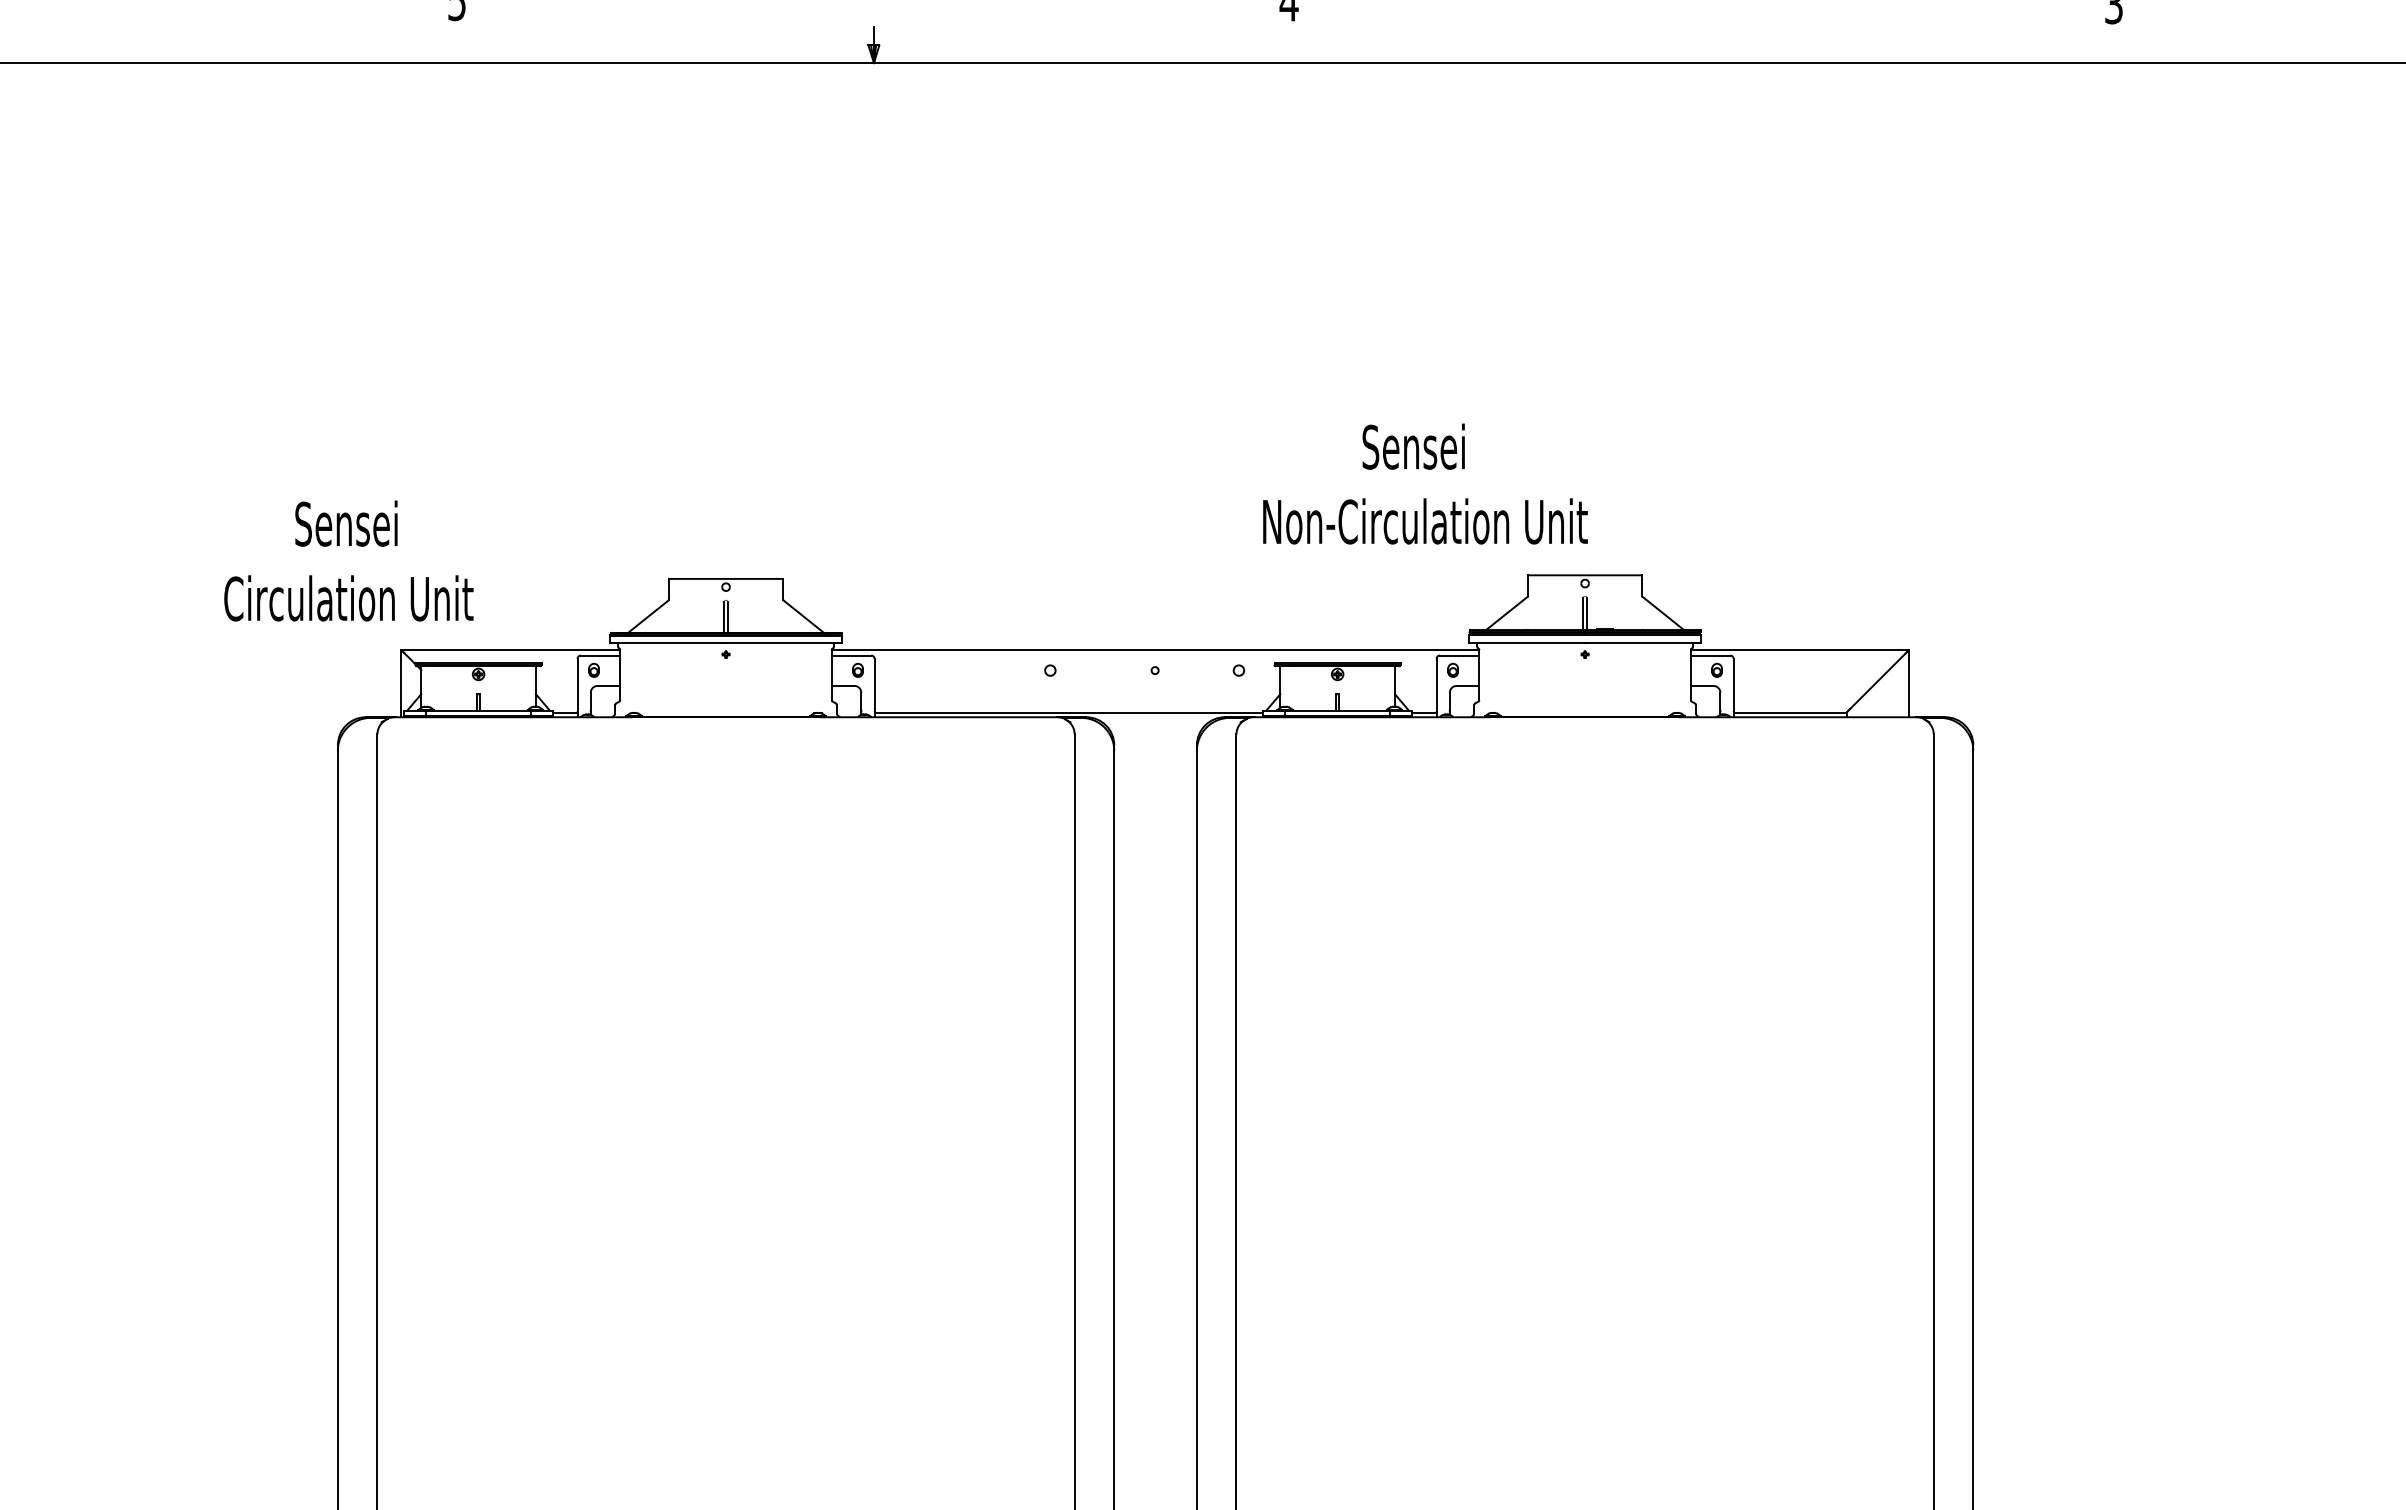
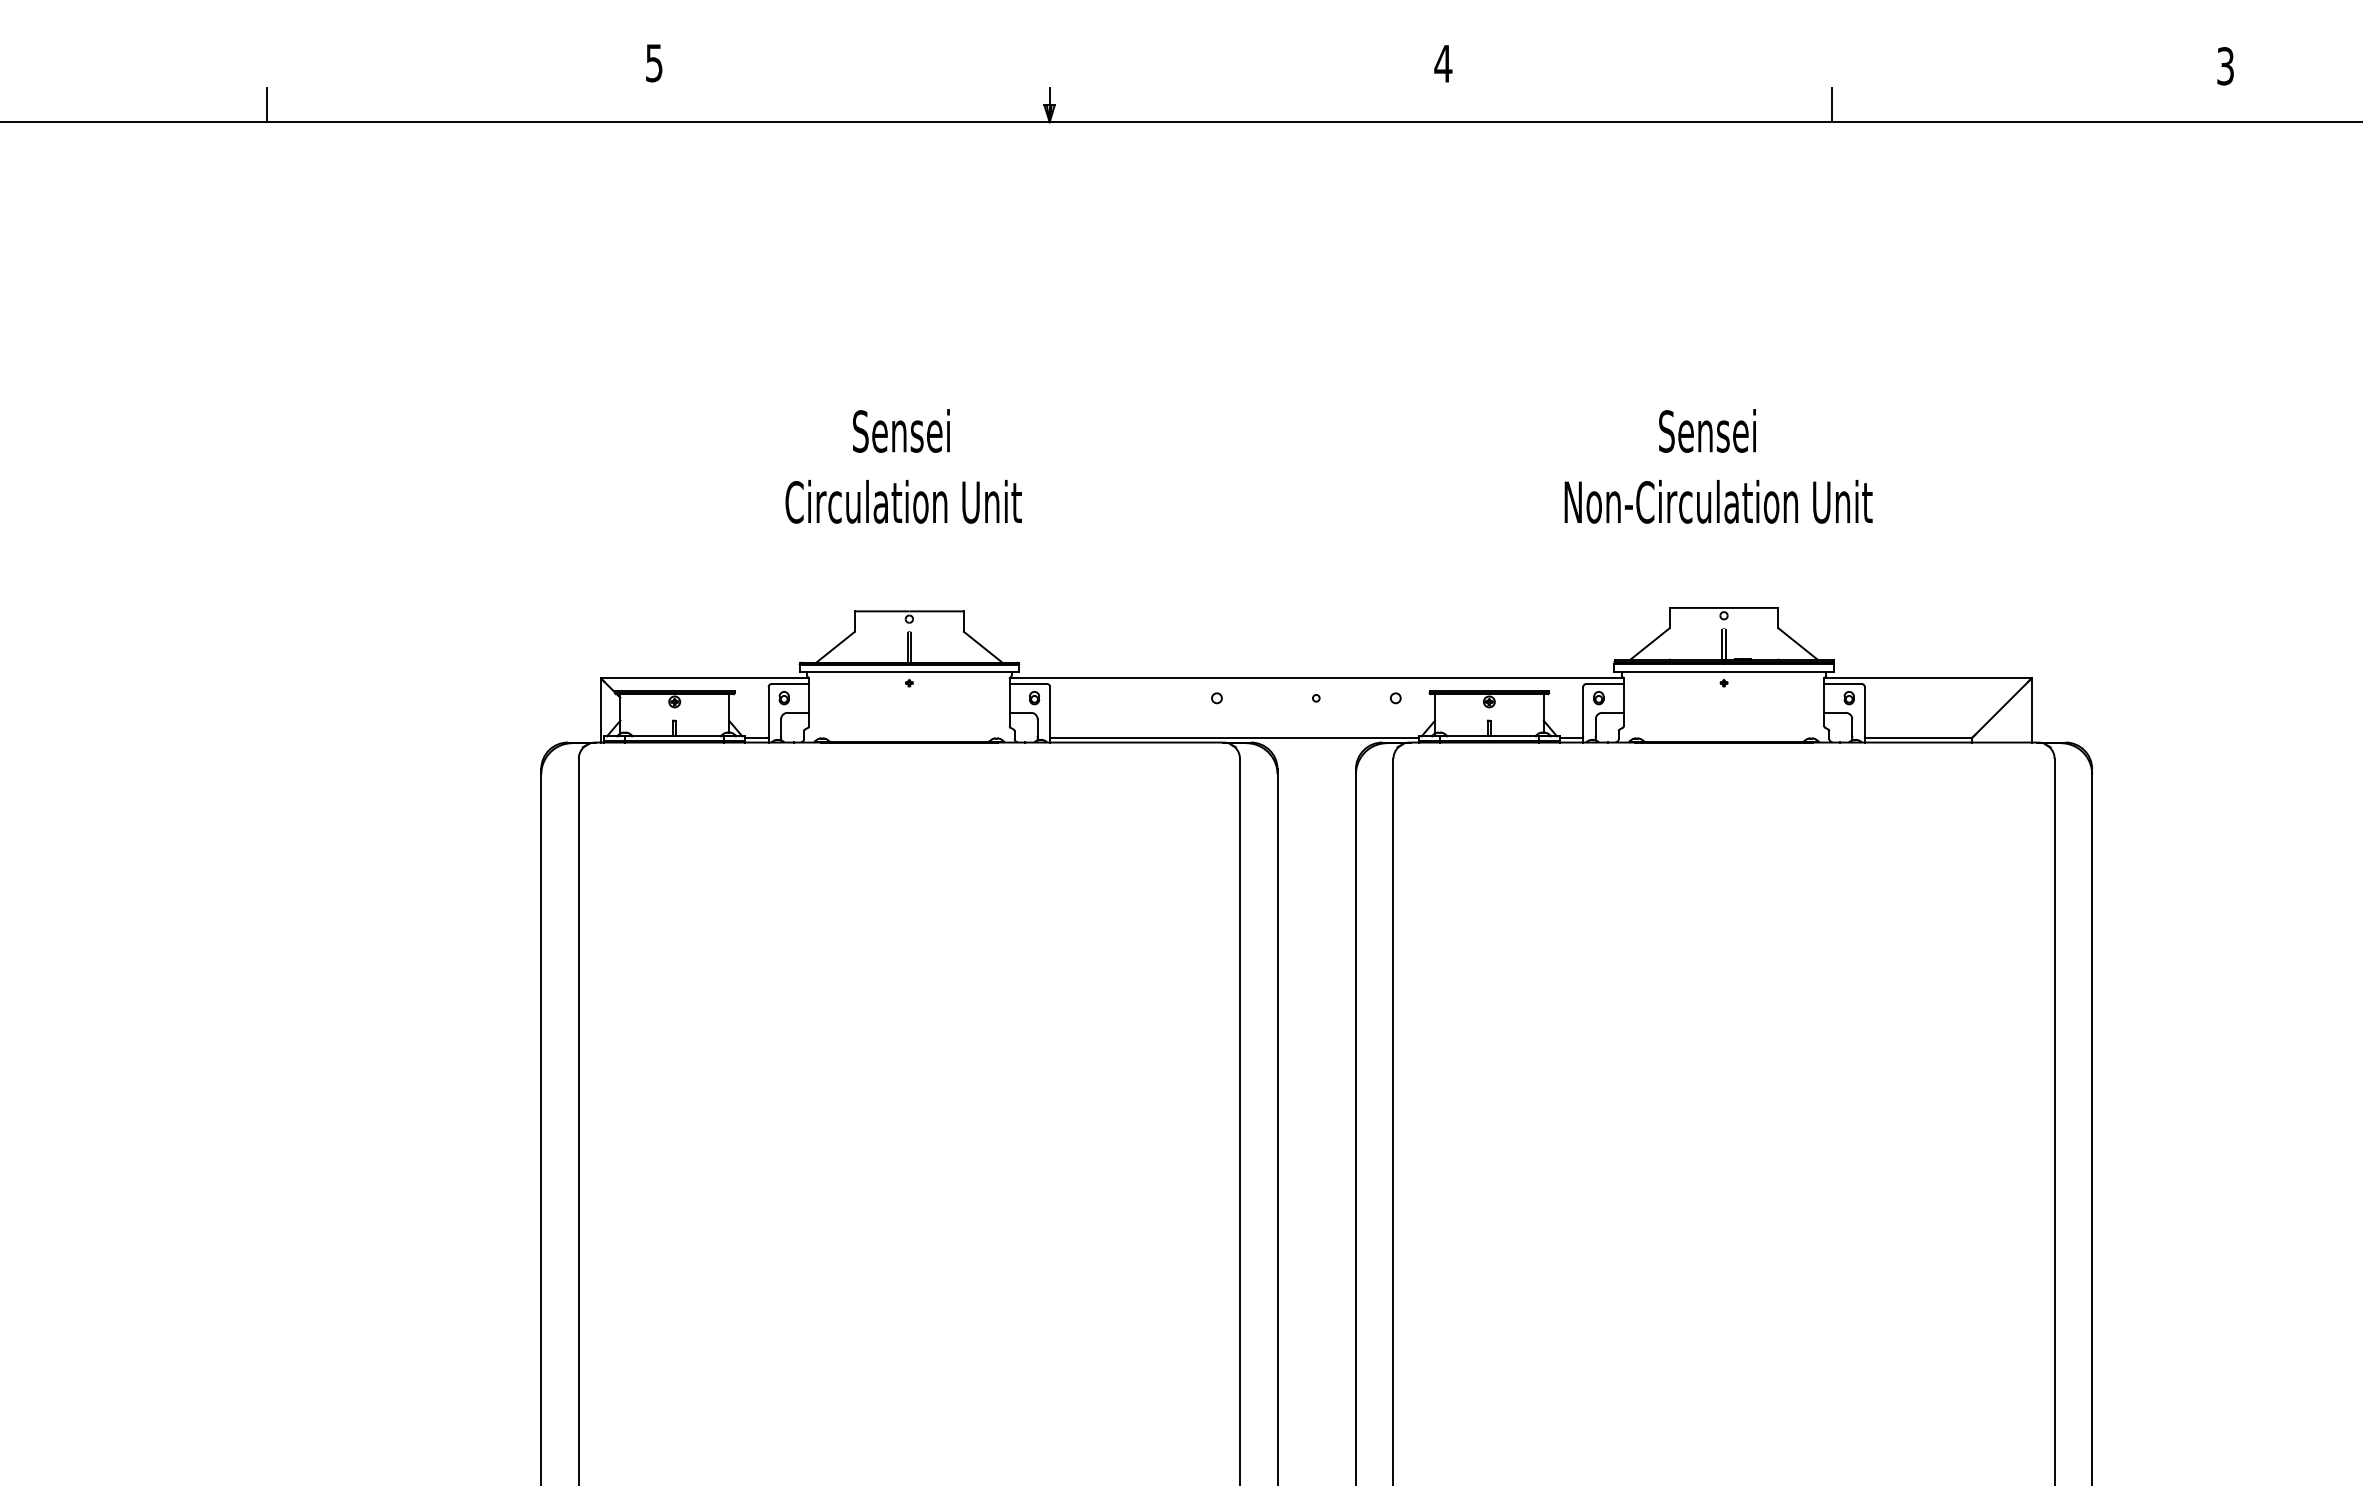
line: (49, 45) -> (267, 105), added
line: (1699, 45) -> (1832, 105), added
text: (1425, 484) -> (1718, 466), moved
text: (348, 561) -> (903, 466), moved

